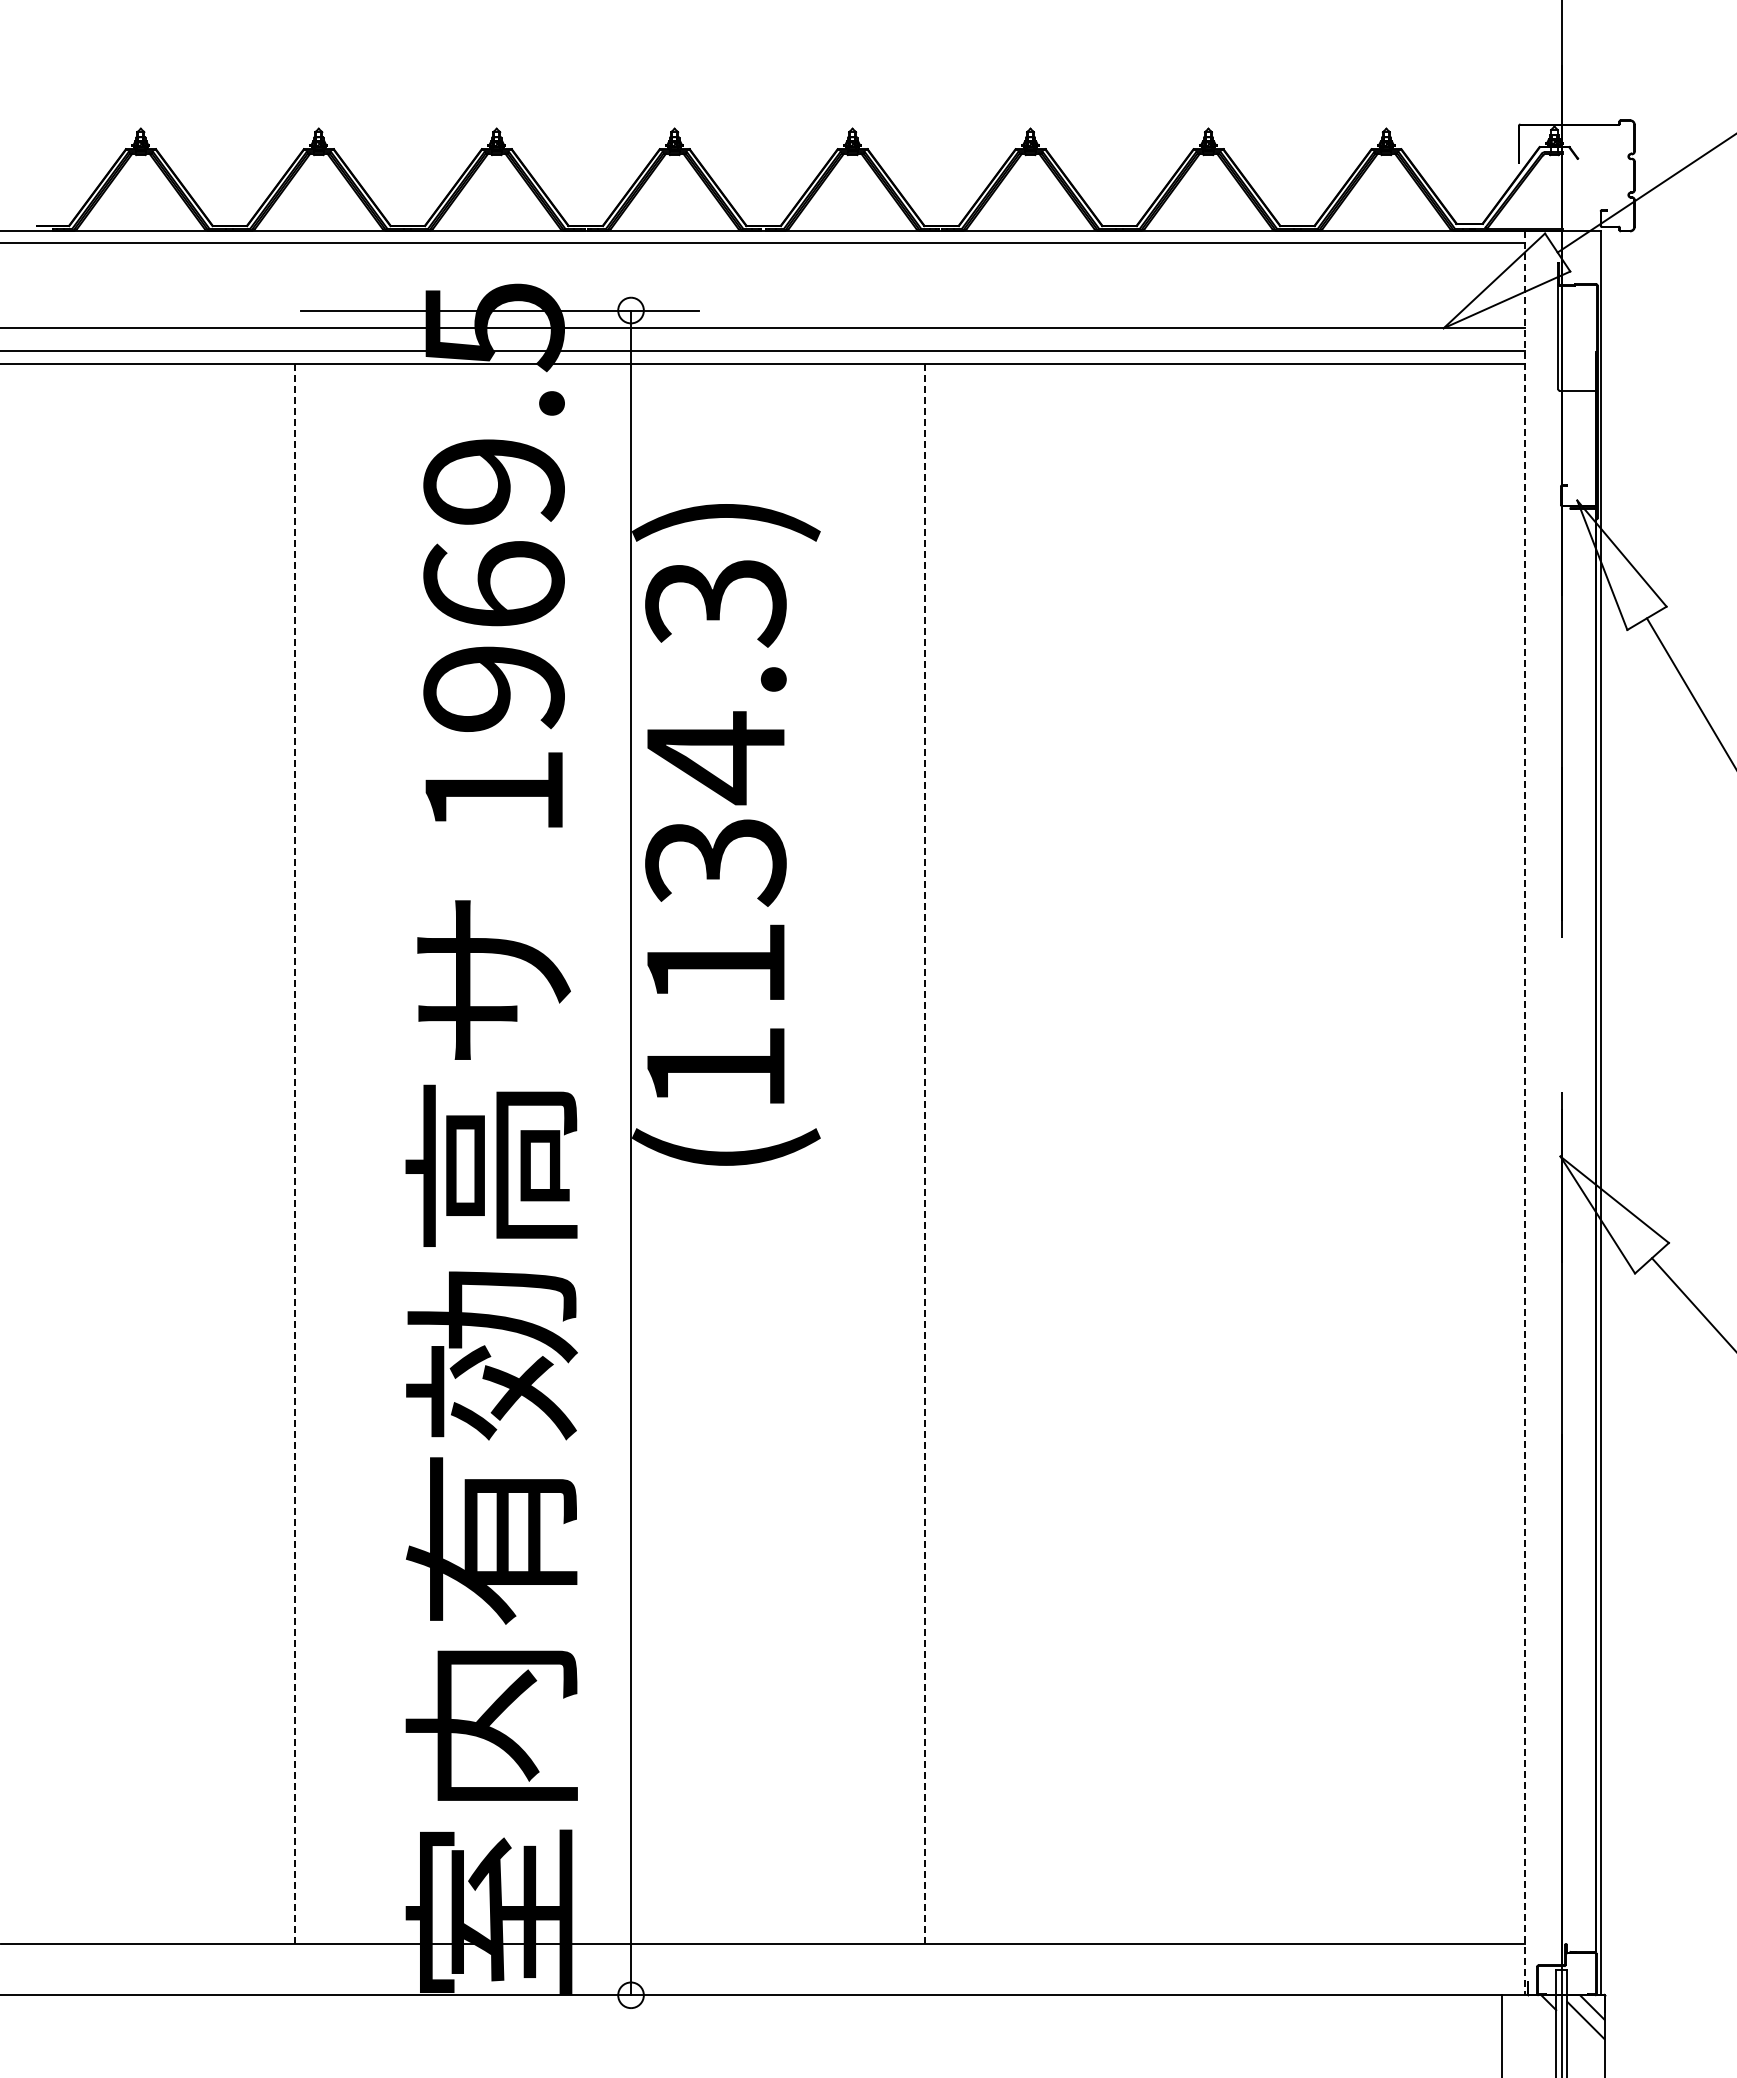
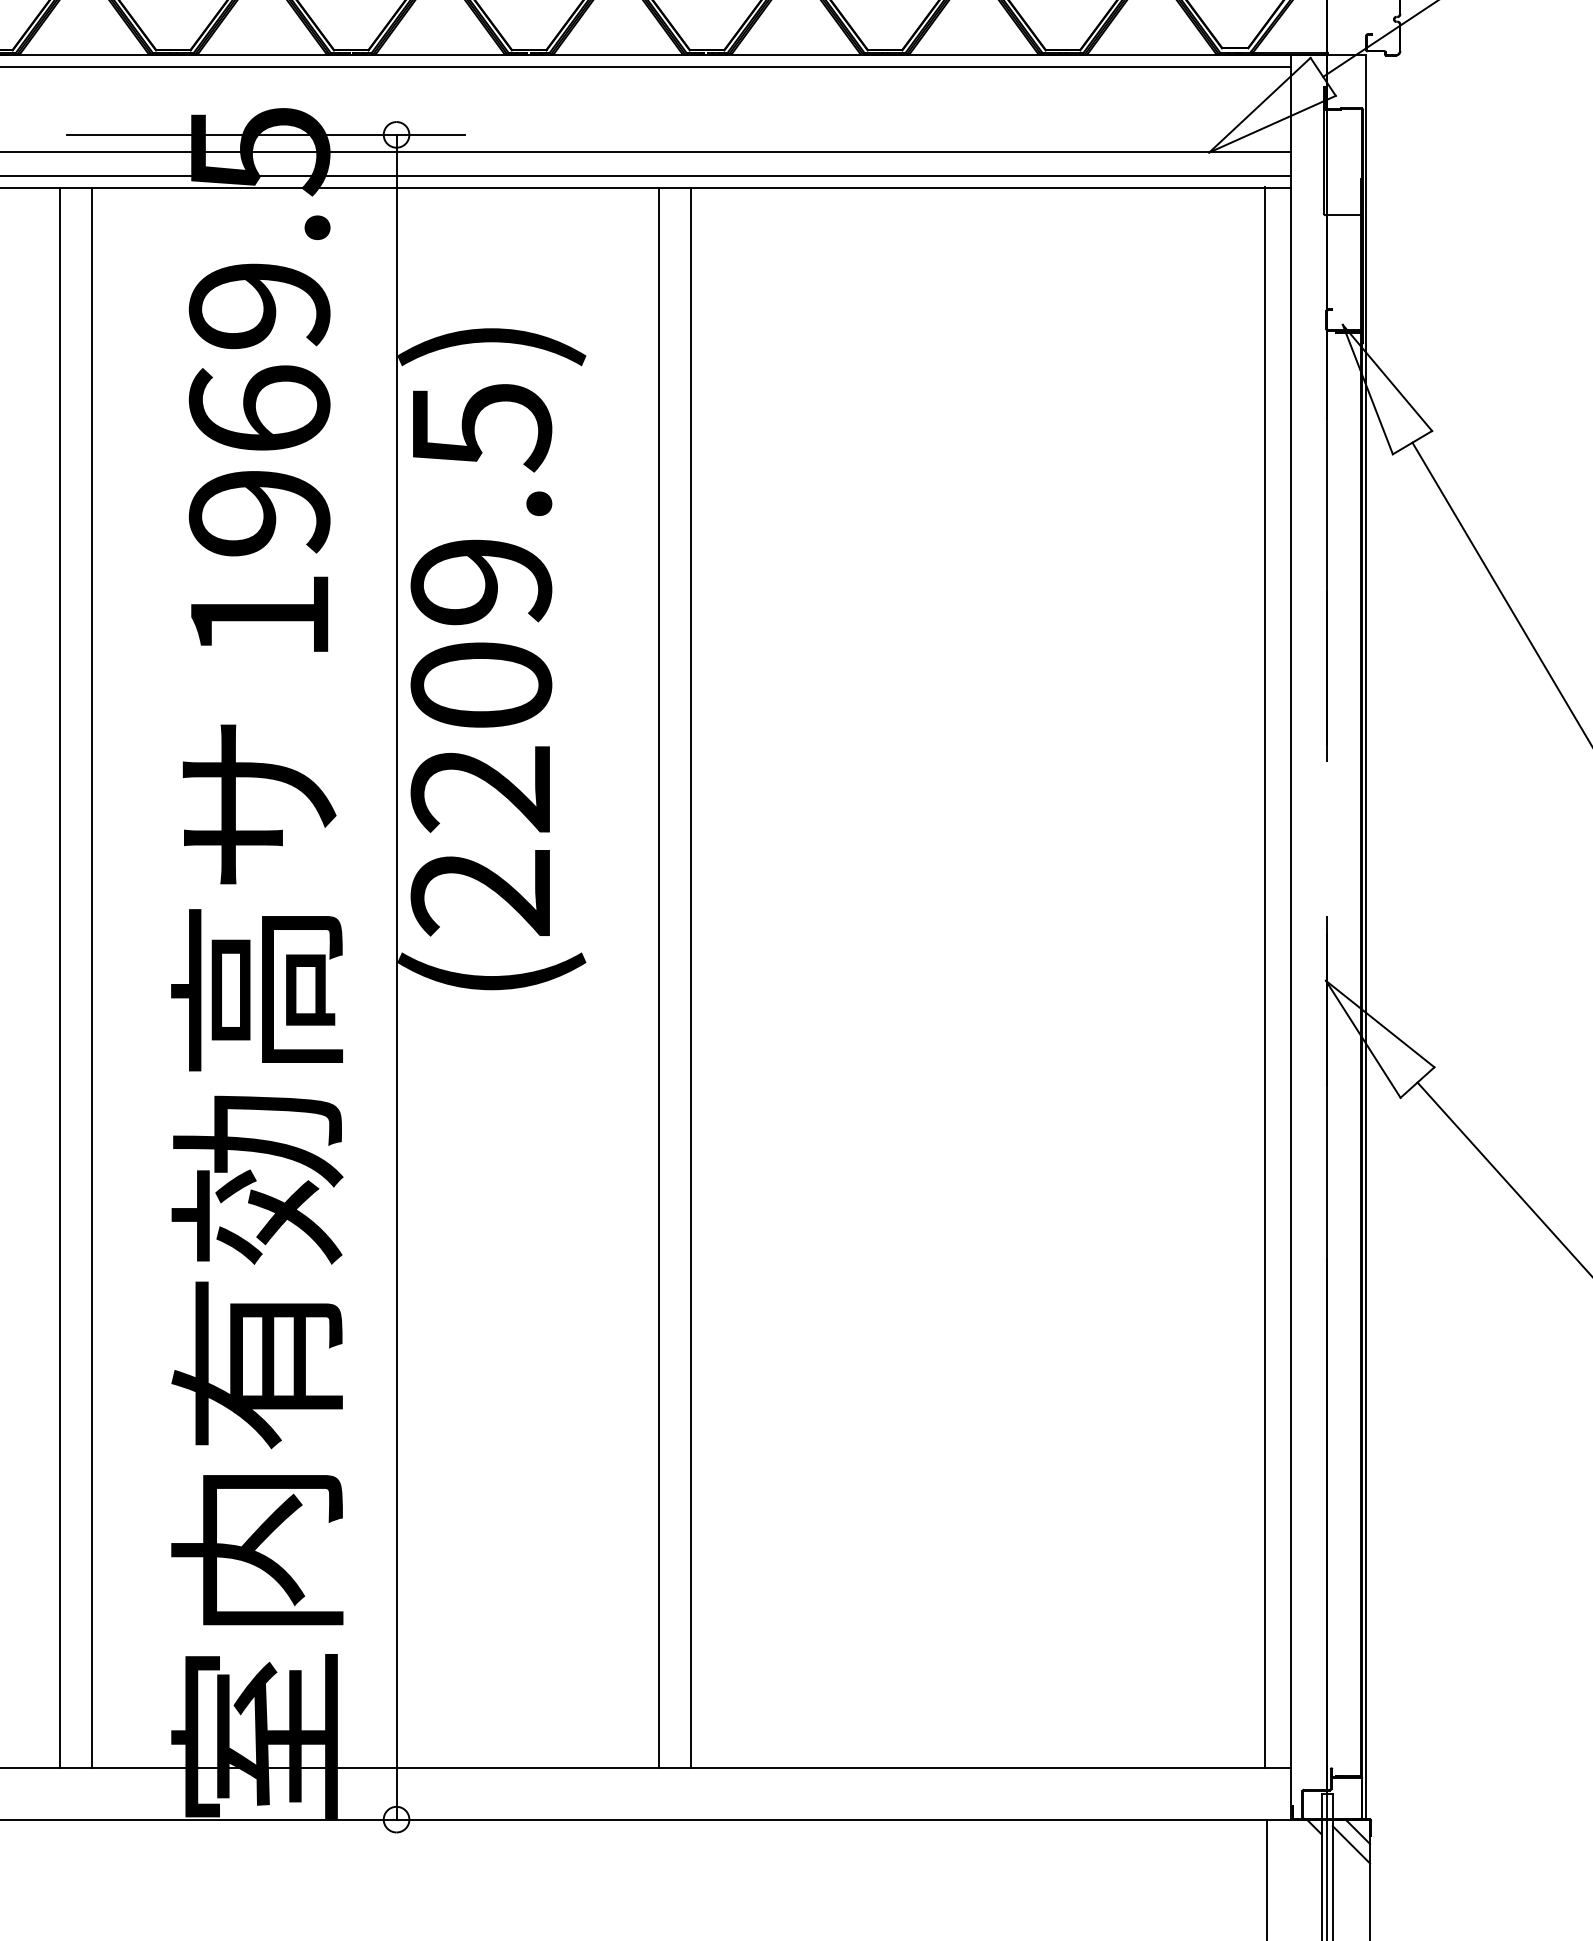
text: (715, 835) -> (481, 659), (1134.3) -> (2209.5)
line: (1525, 1113) -> (1291, 937), dashed -> solid
line: (326, 1153) -> (92, 977), added
line: (893, 1153) -> (659, 977), added
line: (1499, 1153) -> (1265, 977), added
line: (294, 1154) -> (60, 978), dashed -> solid
line: (925, 1154) -> (691, 978), dashed -> solid

